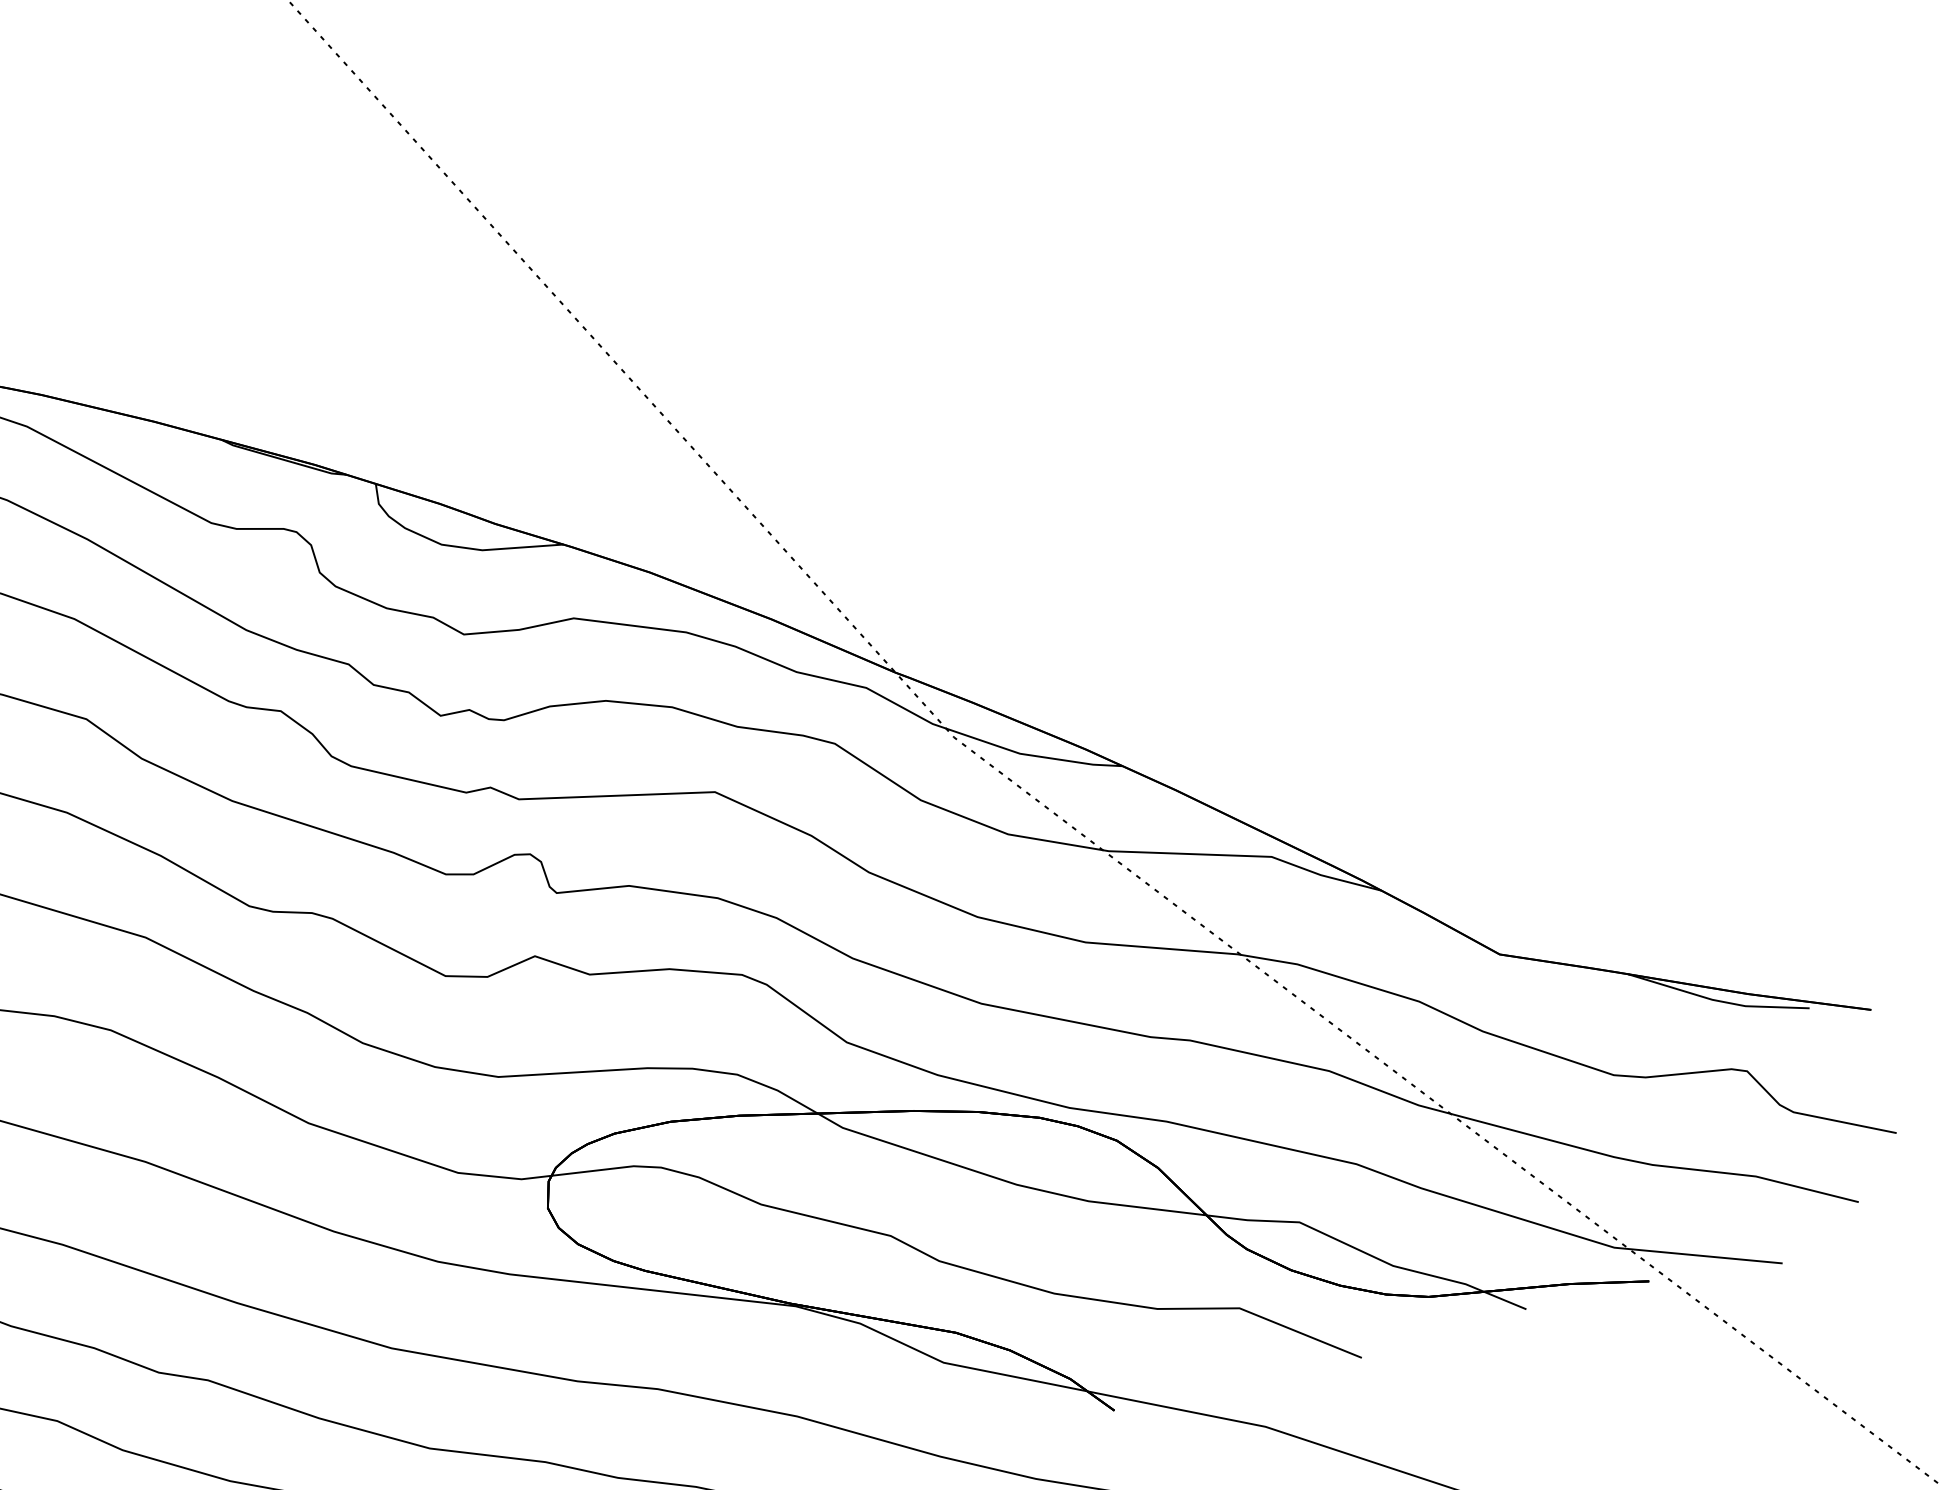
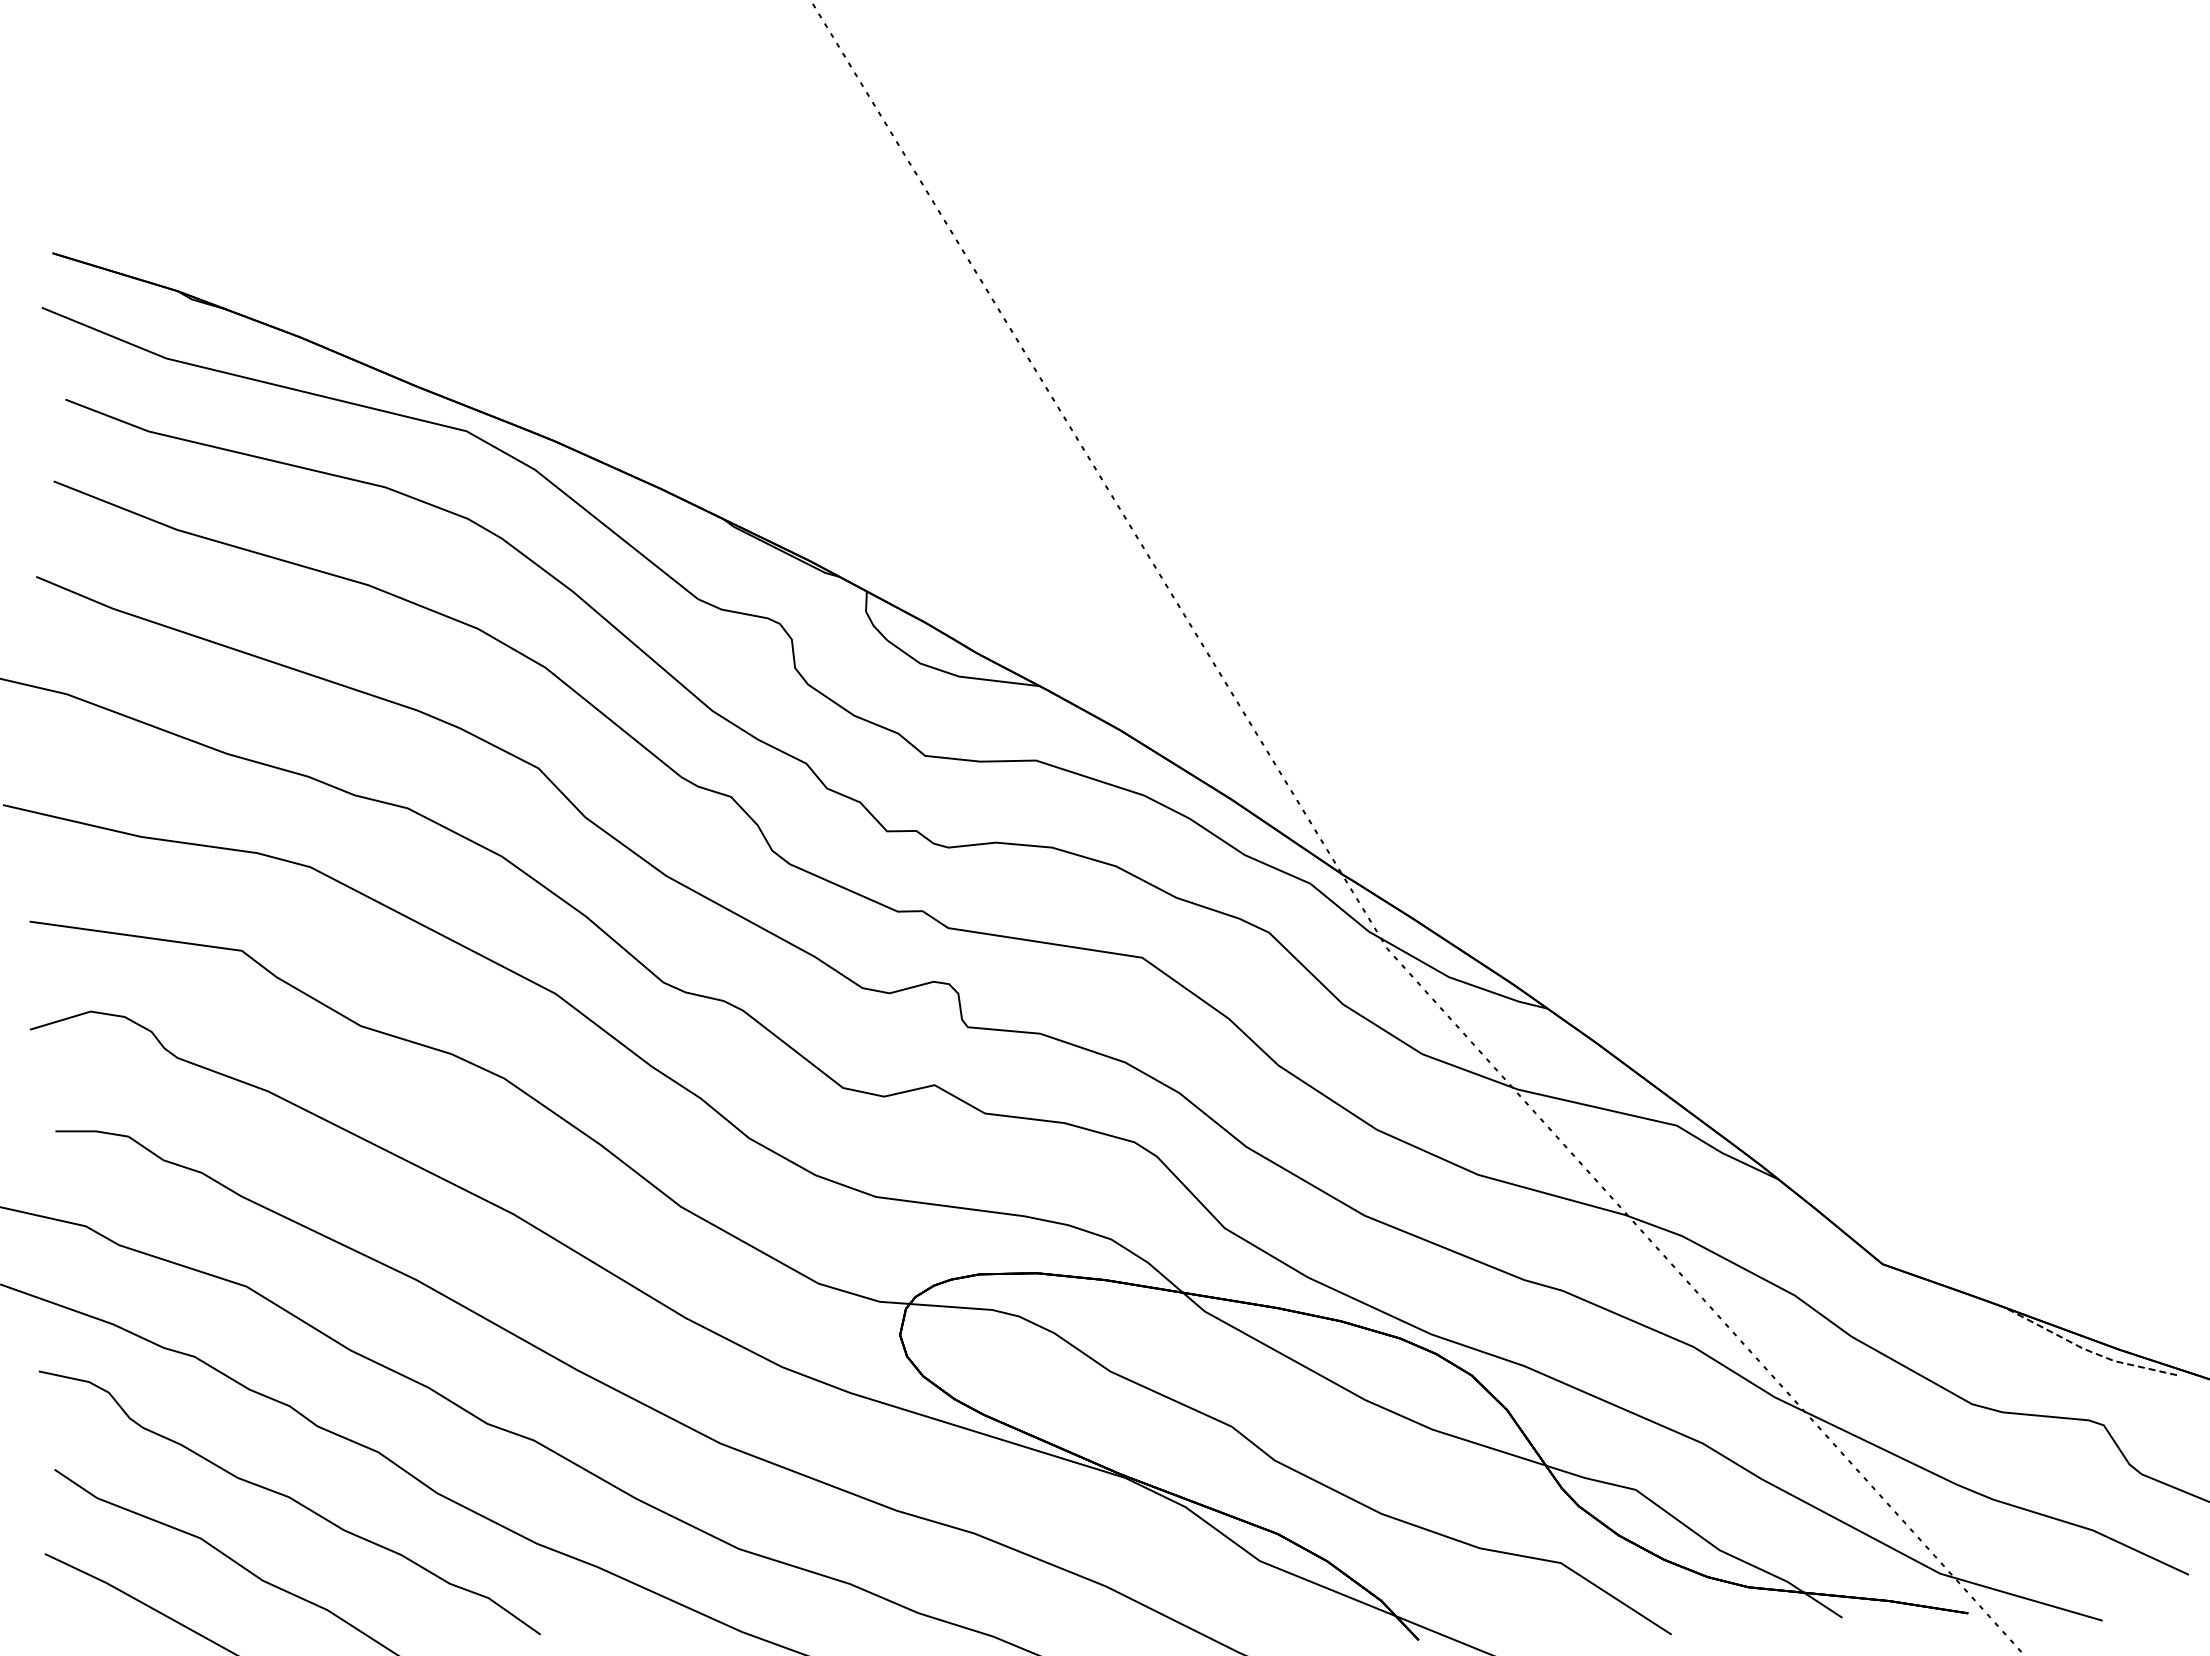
line: (1717, 1000) -> (2087, 1350), solid -> dashed

